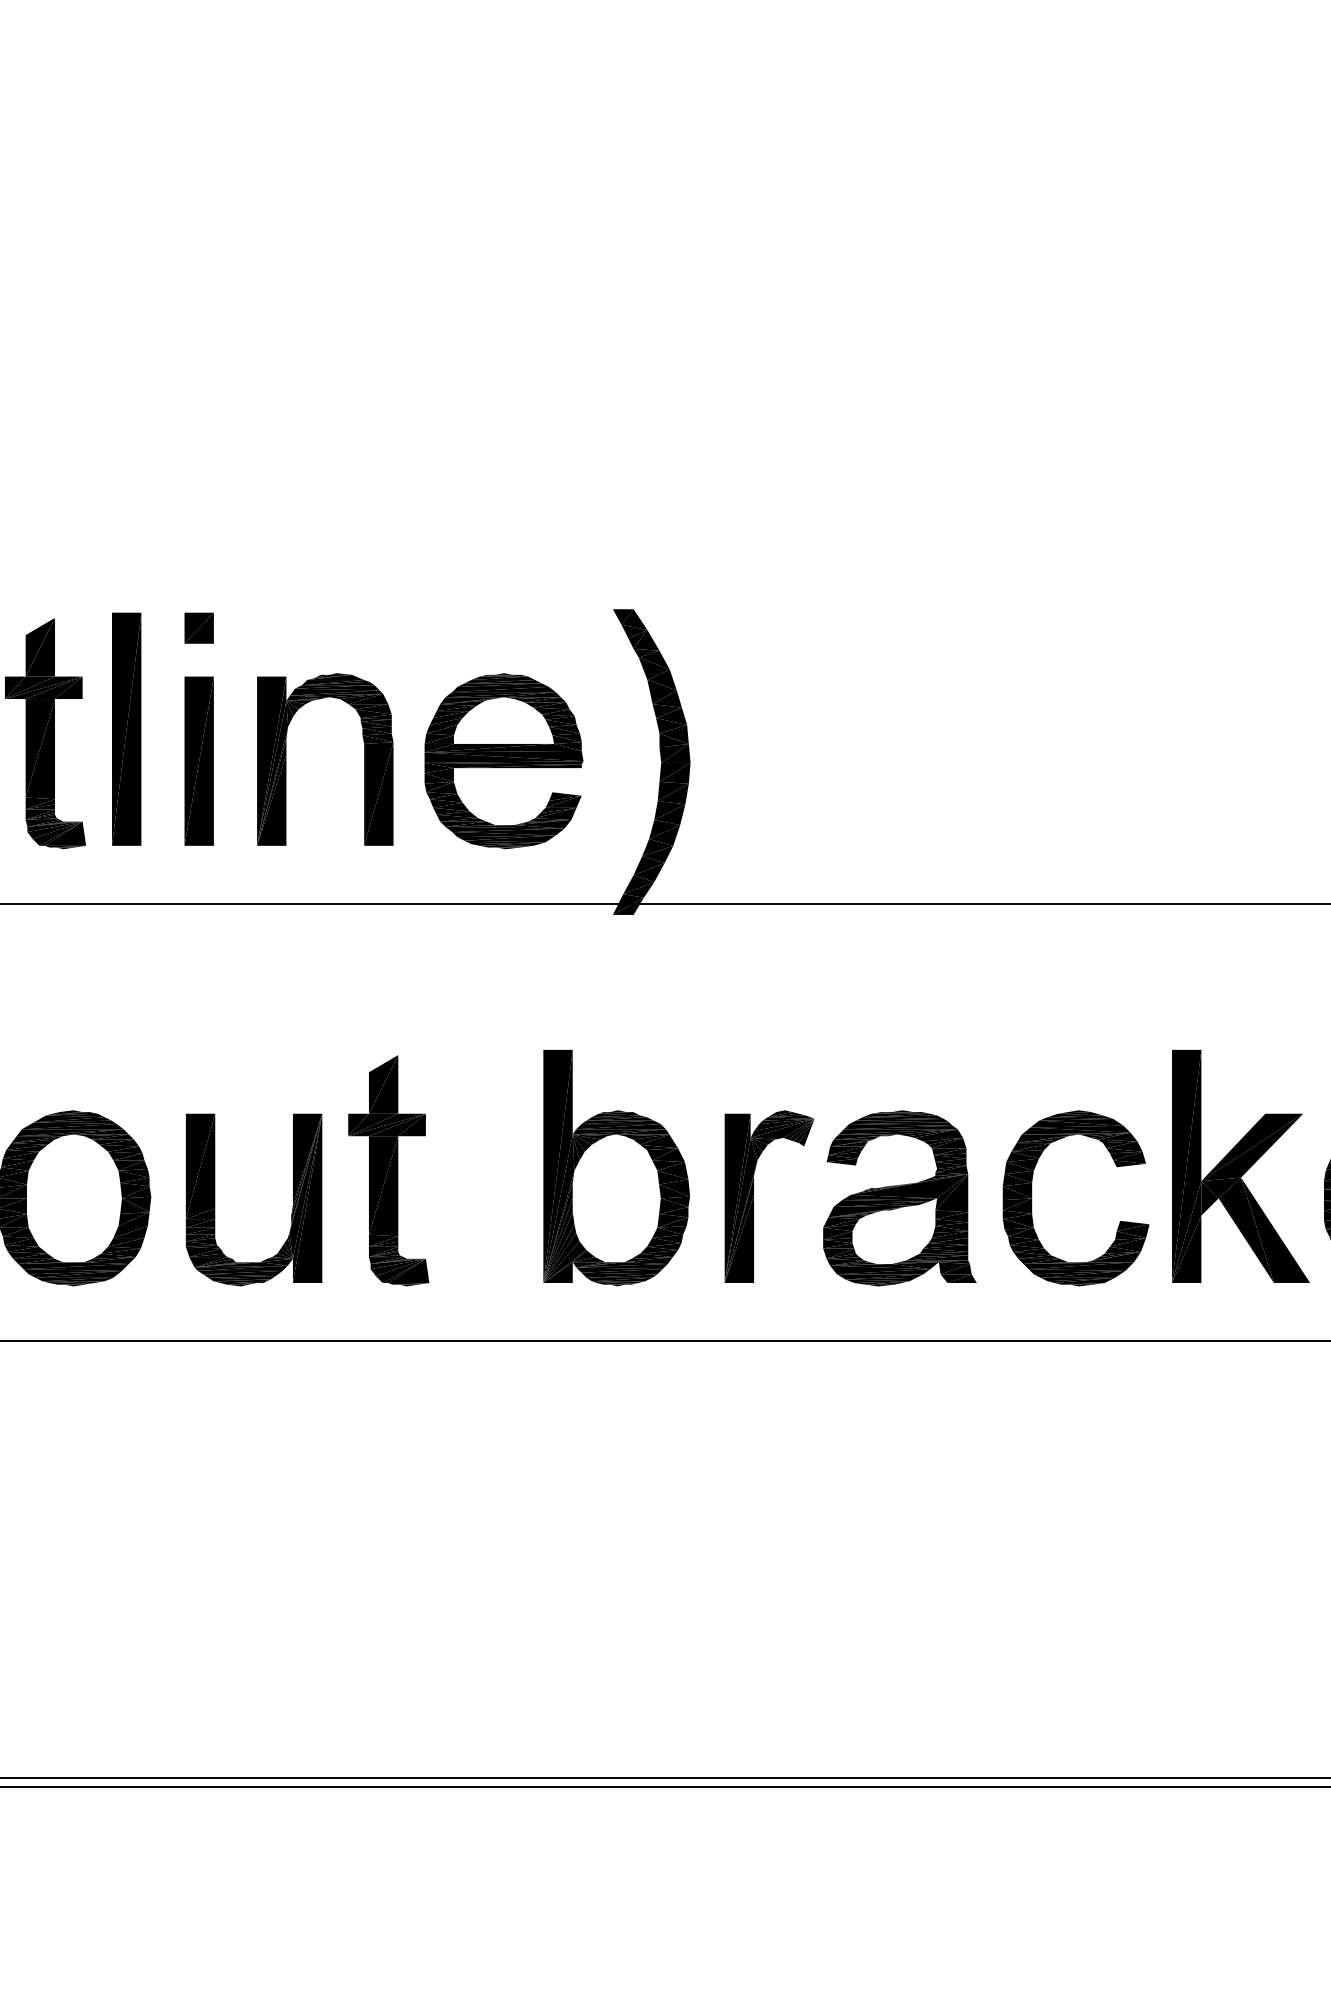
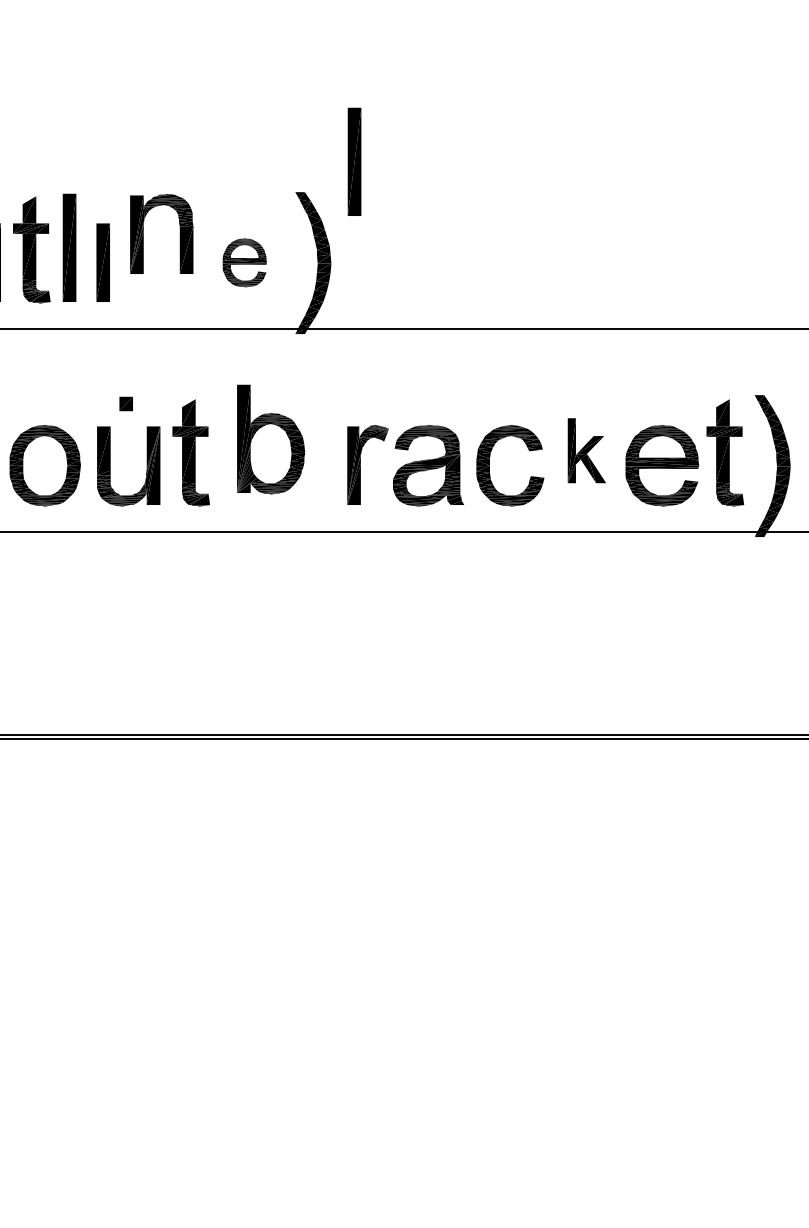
part: (740, 543) -> (354, 161), added
part: (197, 627) -> (125, 403), moved
part: (285, 758) -> (143, 233), moved
part: (503, 760) -> (244, 262), size x0.6
part: (1239, 1165) -> (586, 450), size x0.6
part: (617, 1167) -> (271, 439), moved

